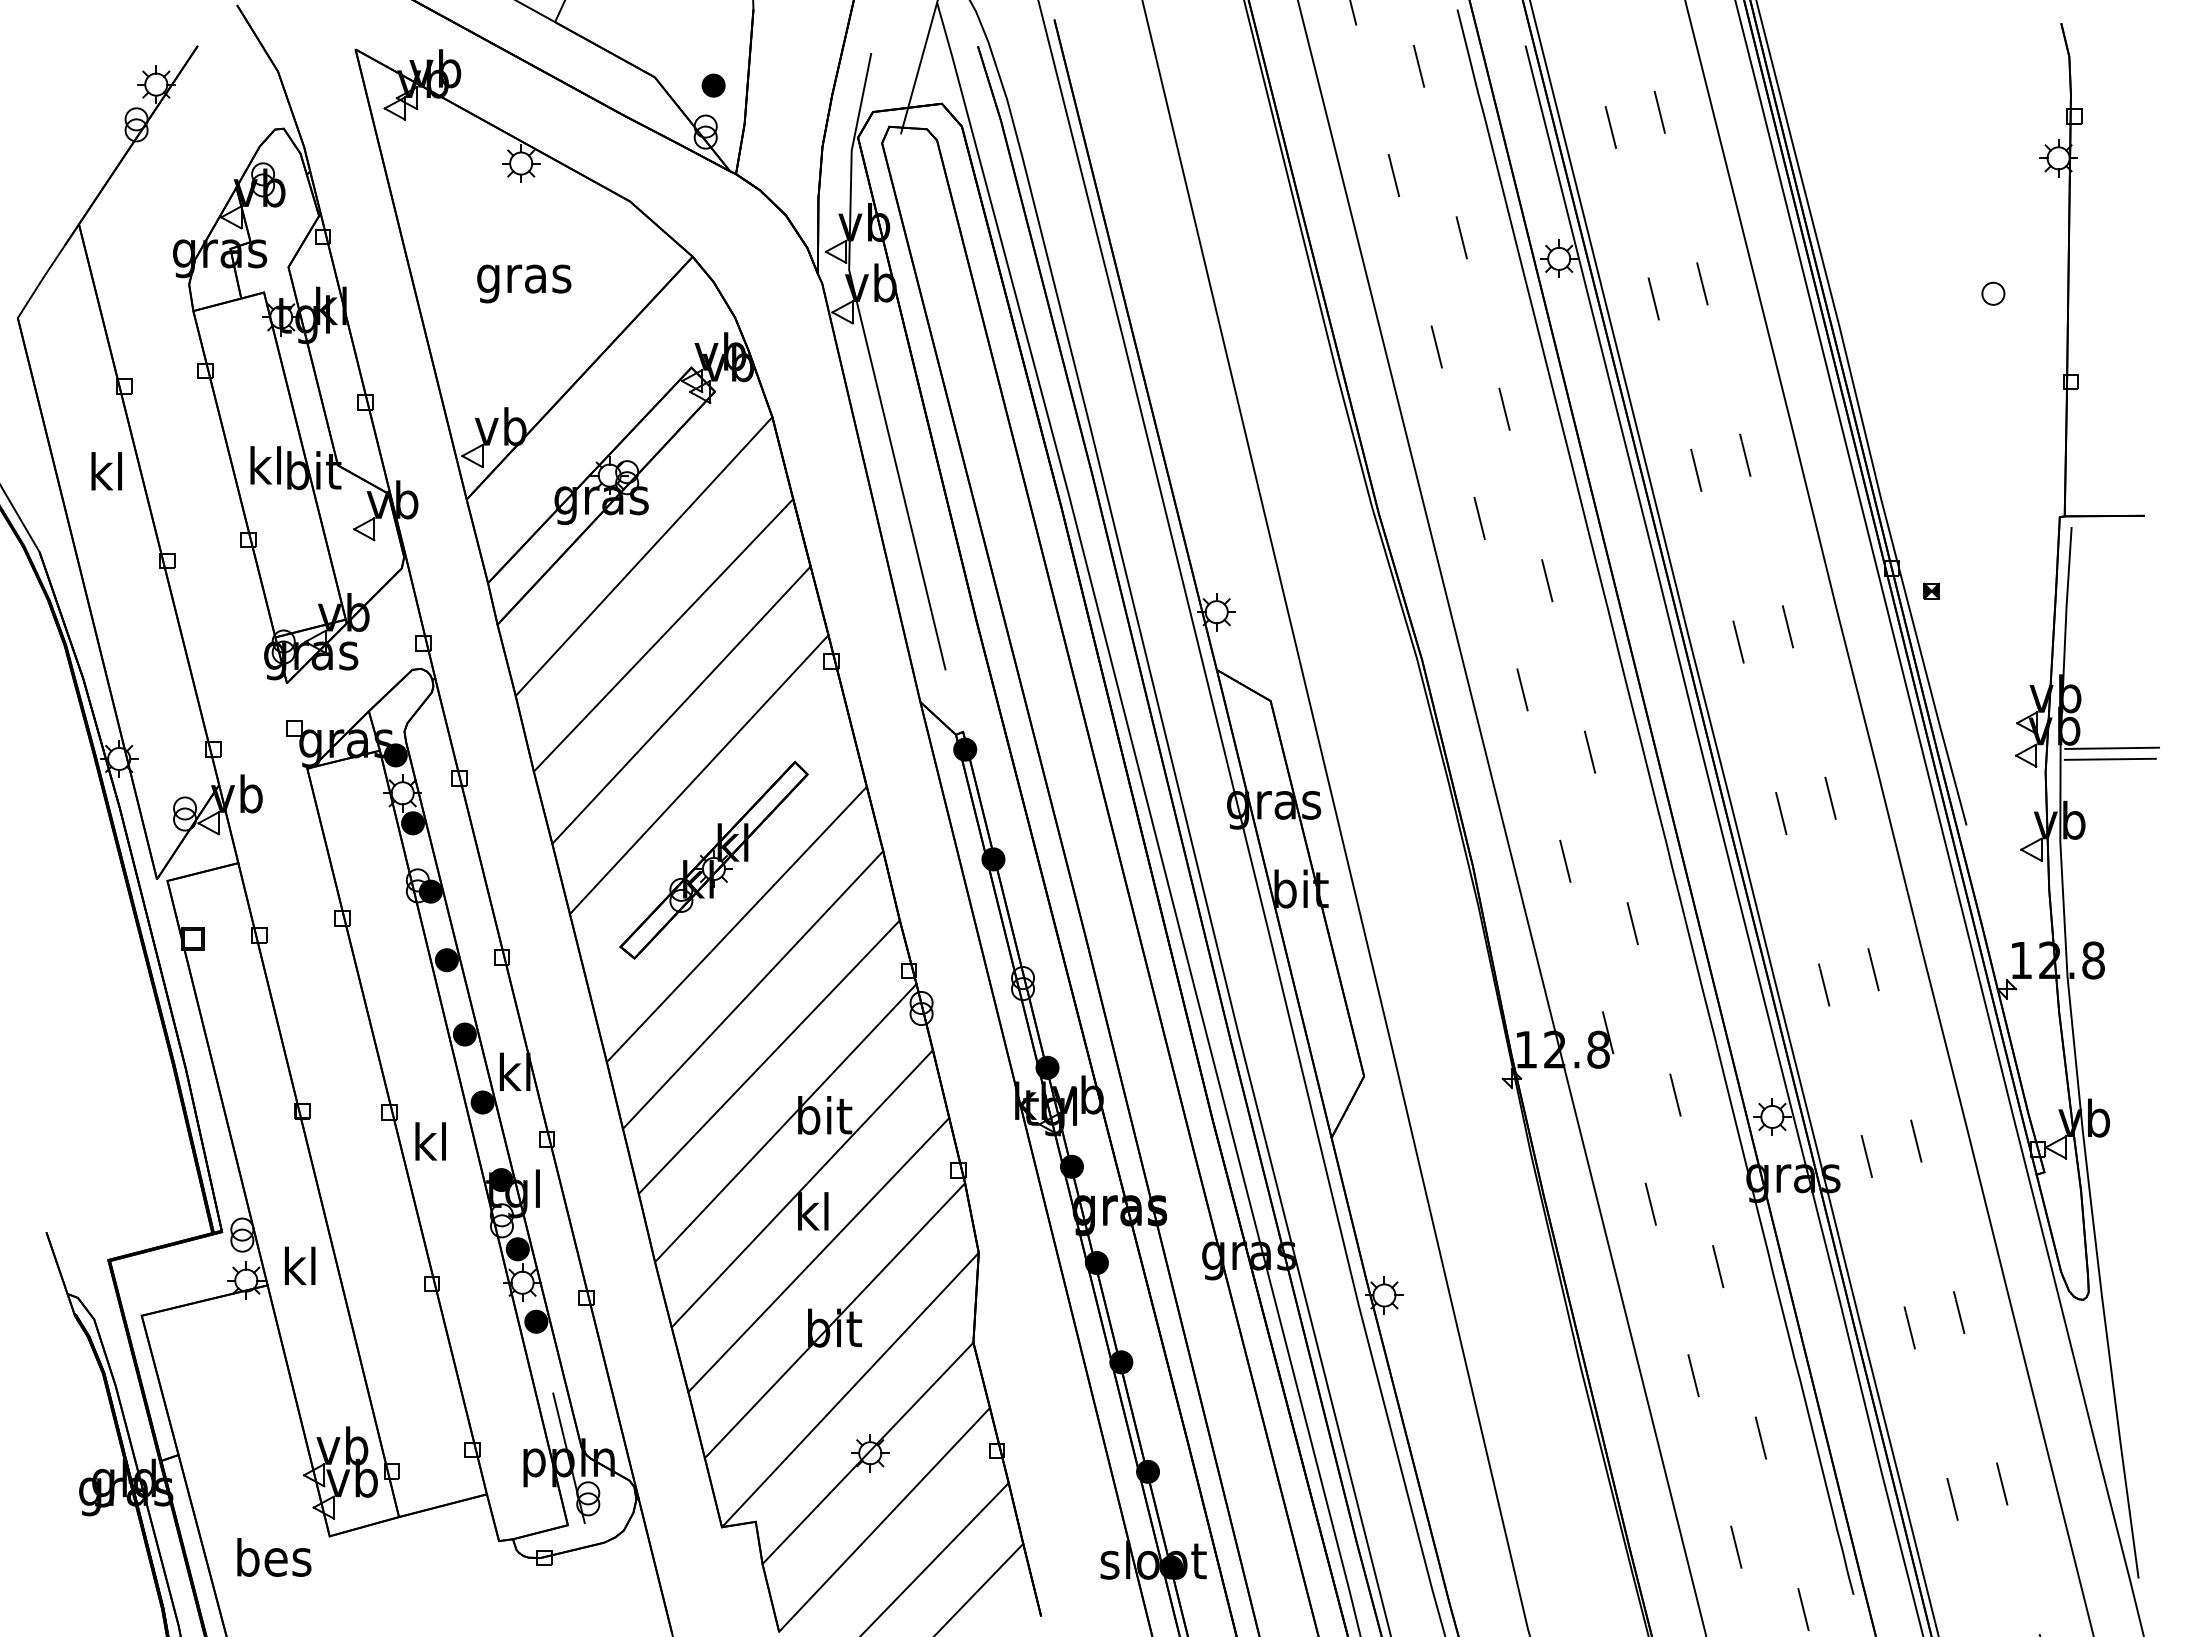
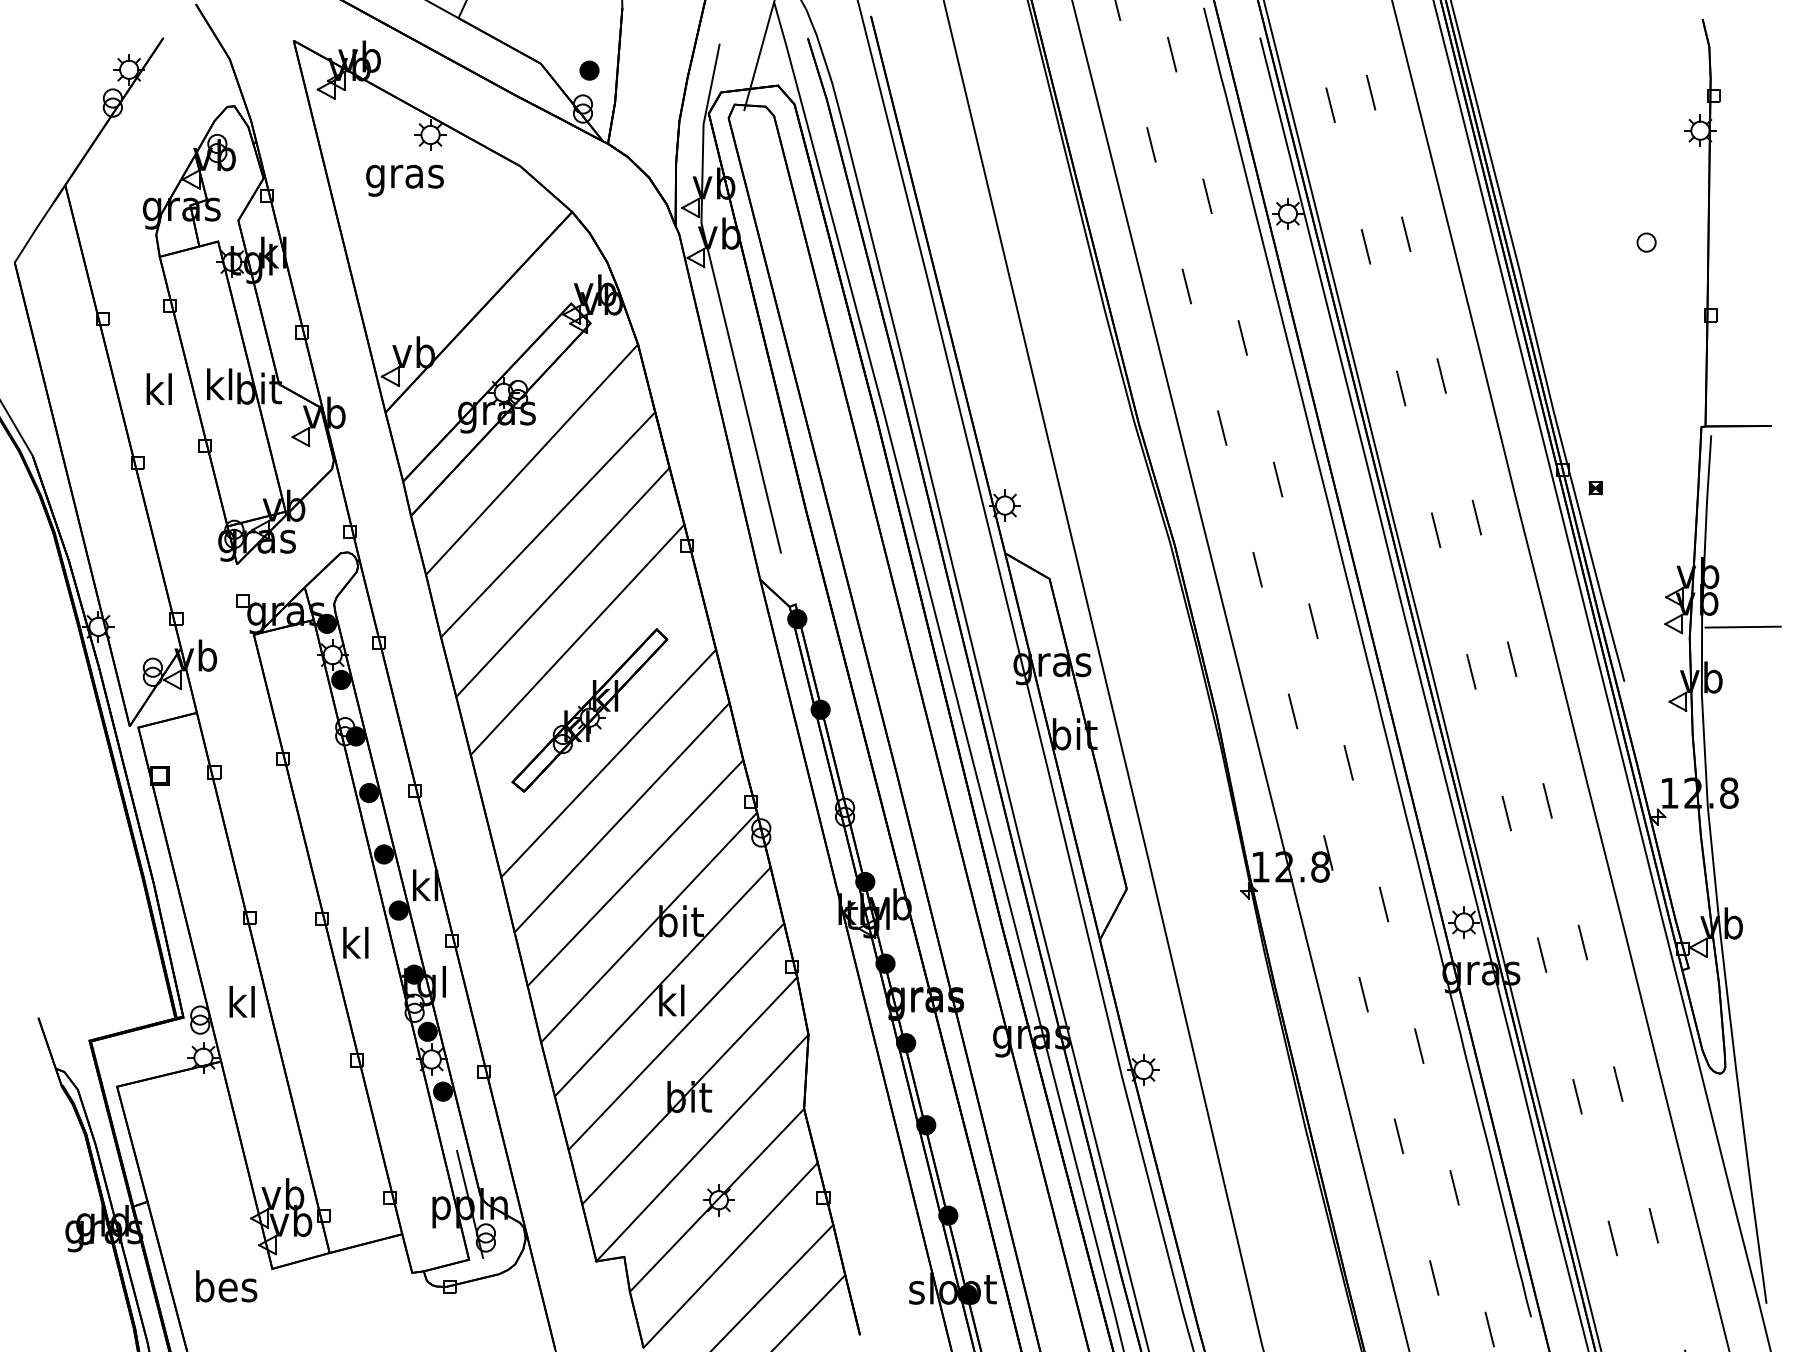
text: (524, 283) -> (405, 180), moved
text: (106, 471) -> (159, 389), moved
line: (2112, 747) -> (1744, 617), removed
text: (299, 1265) -> (241, 1001), moved

